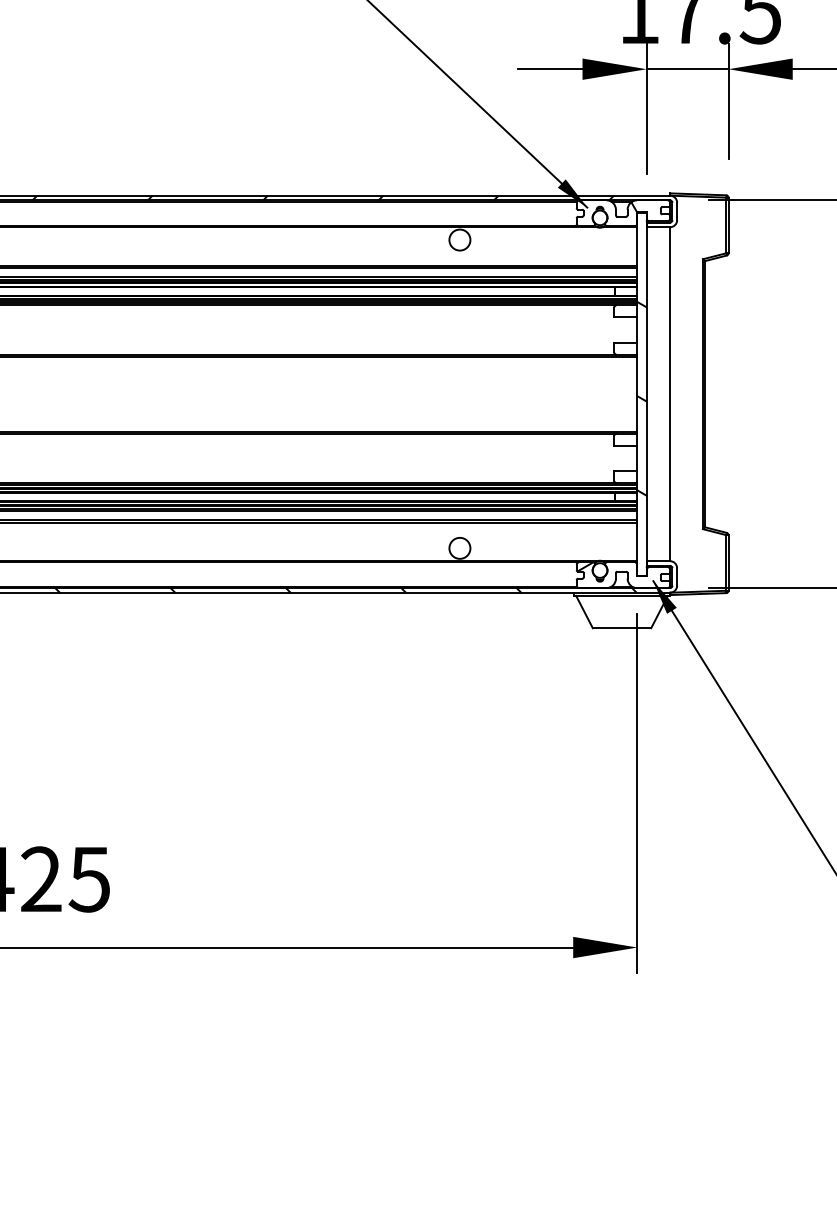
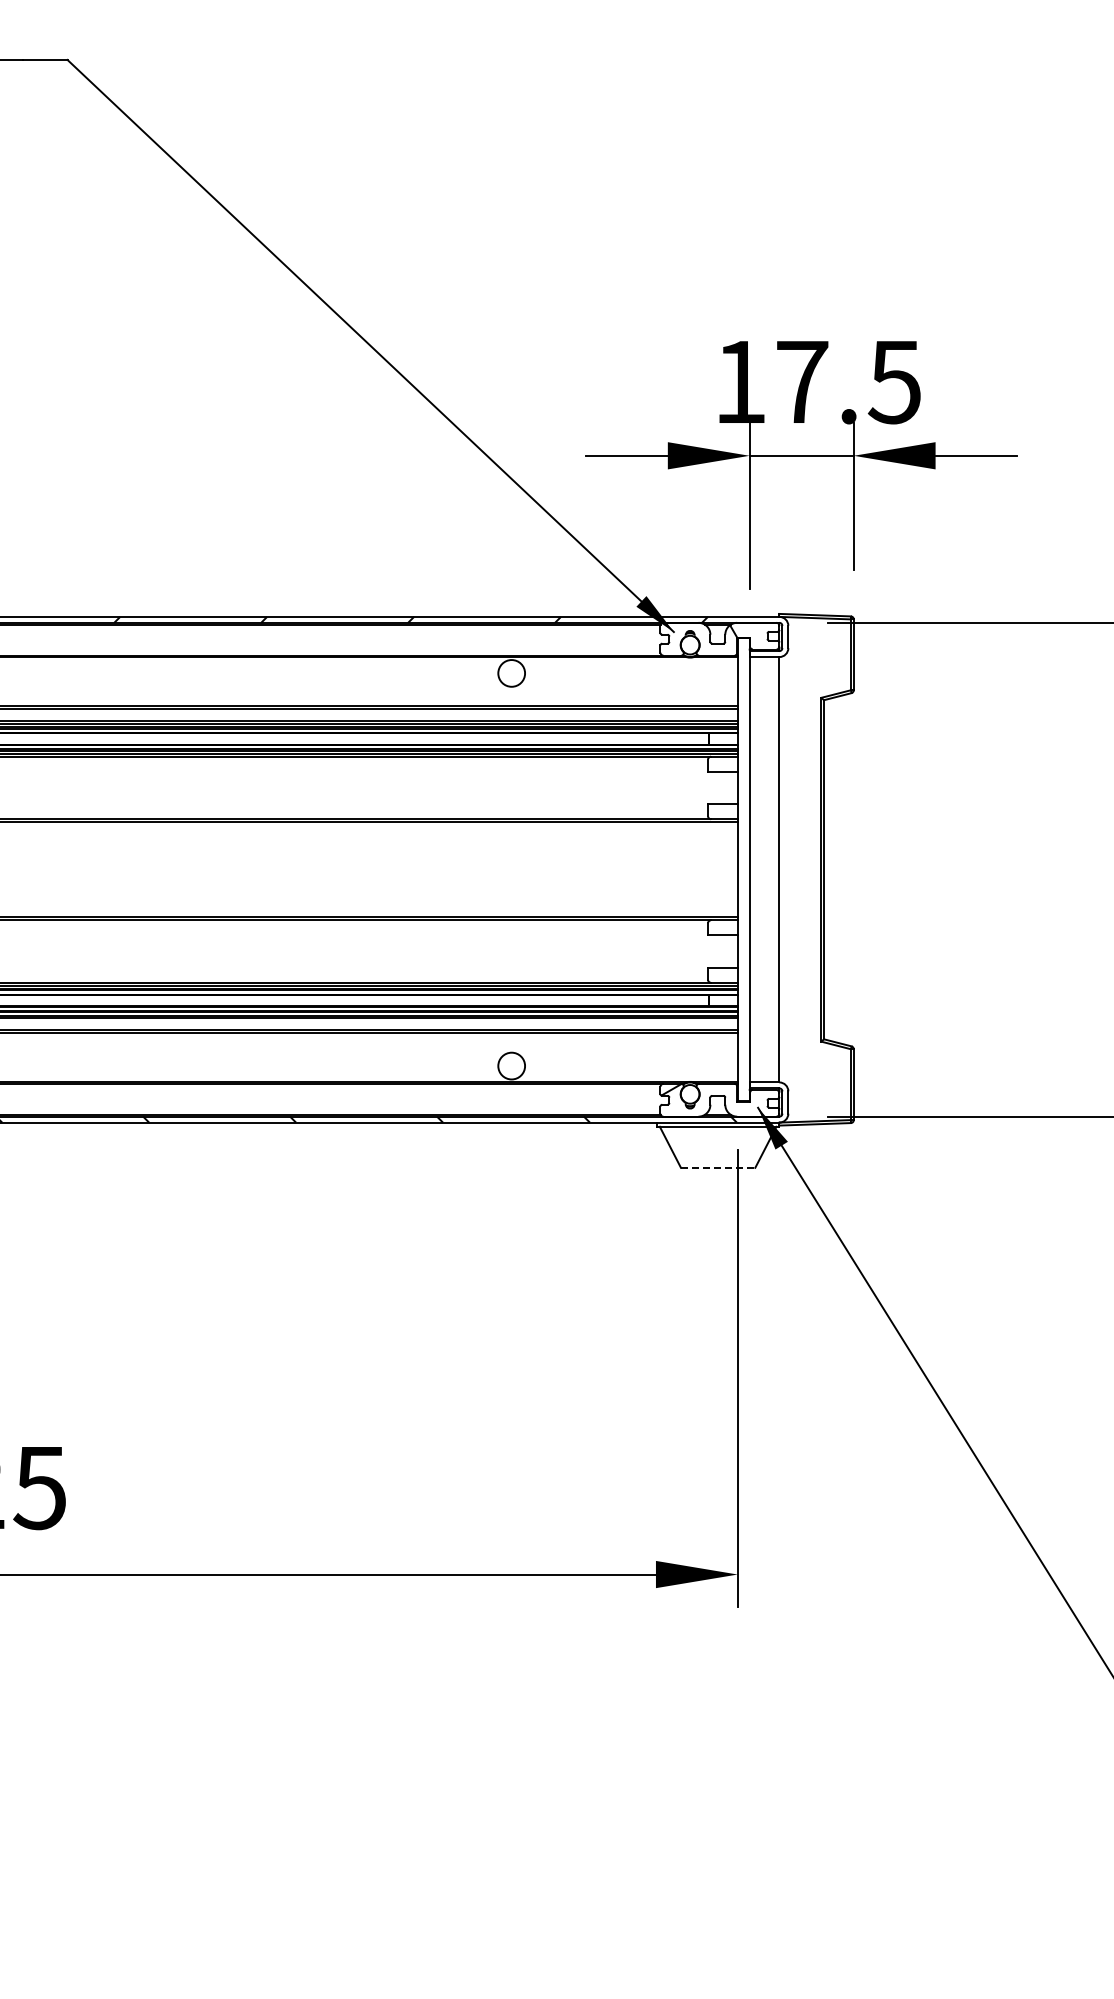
hatch: (641, 353) -> (743, 818), removed
line: (622, 627) -> (718, 1167), solid -> dashed

